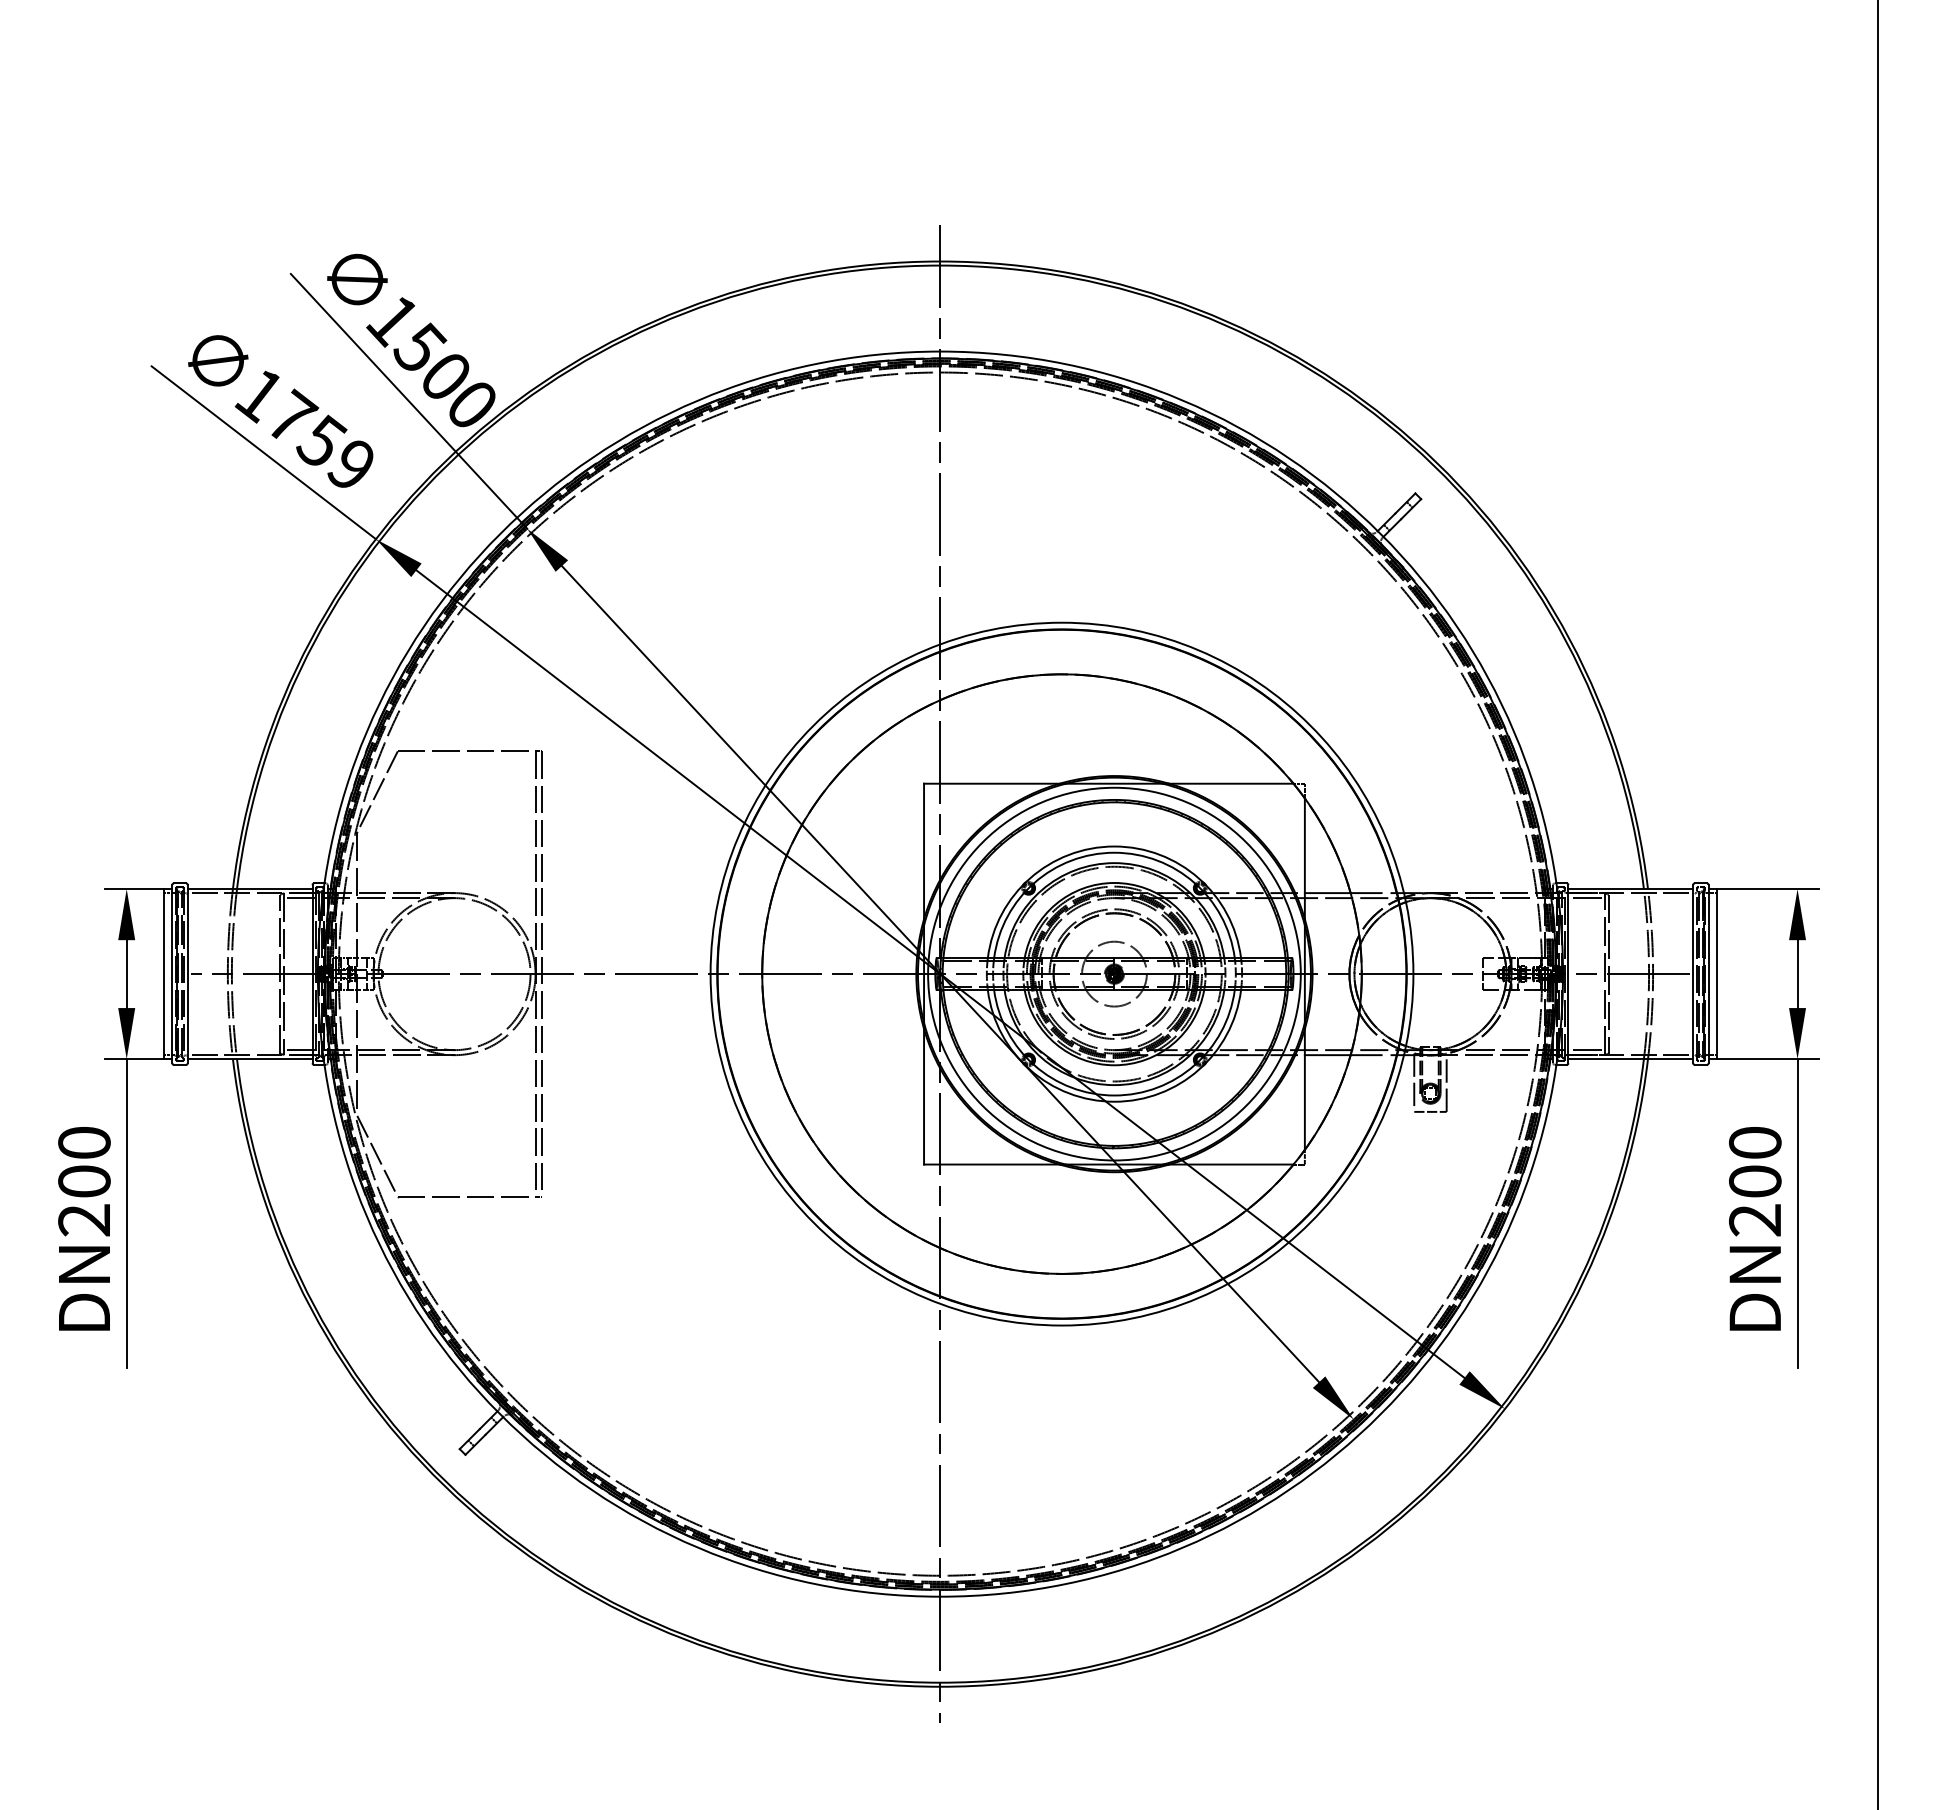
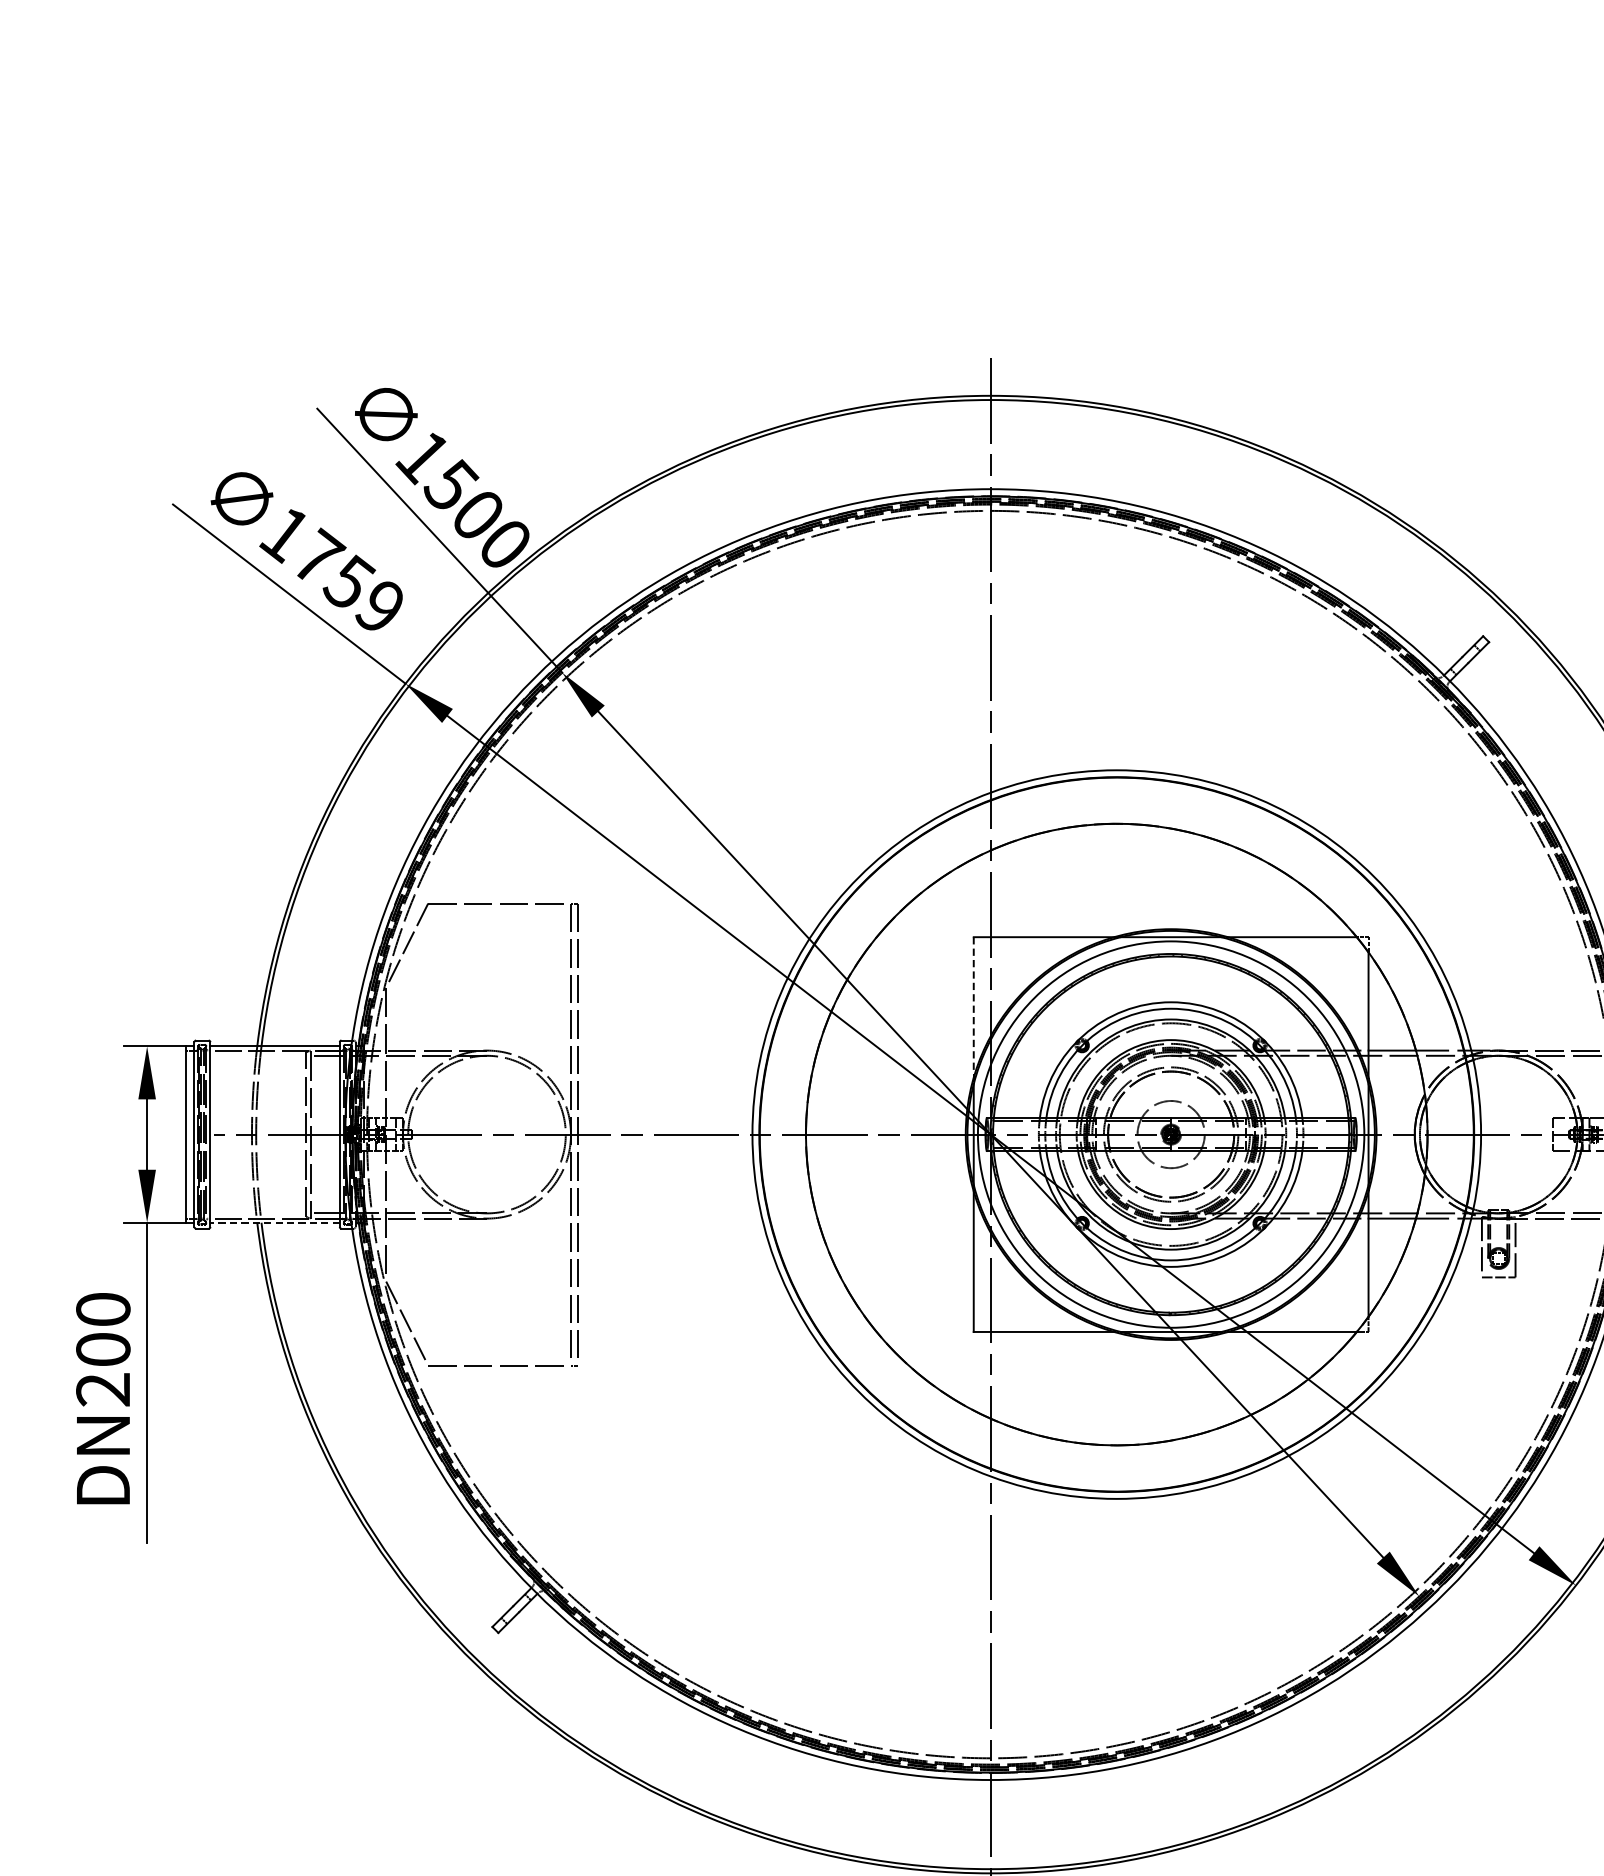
line: (924, 851) -> (974, 1007), solid -> dashed
line: (249, 1059) -> (274, 1223), solid -> dashed

